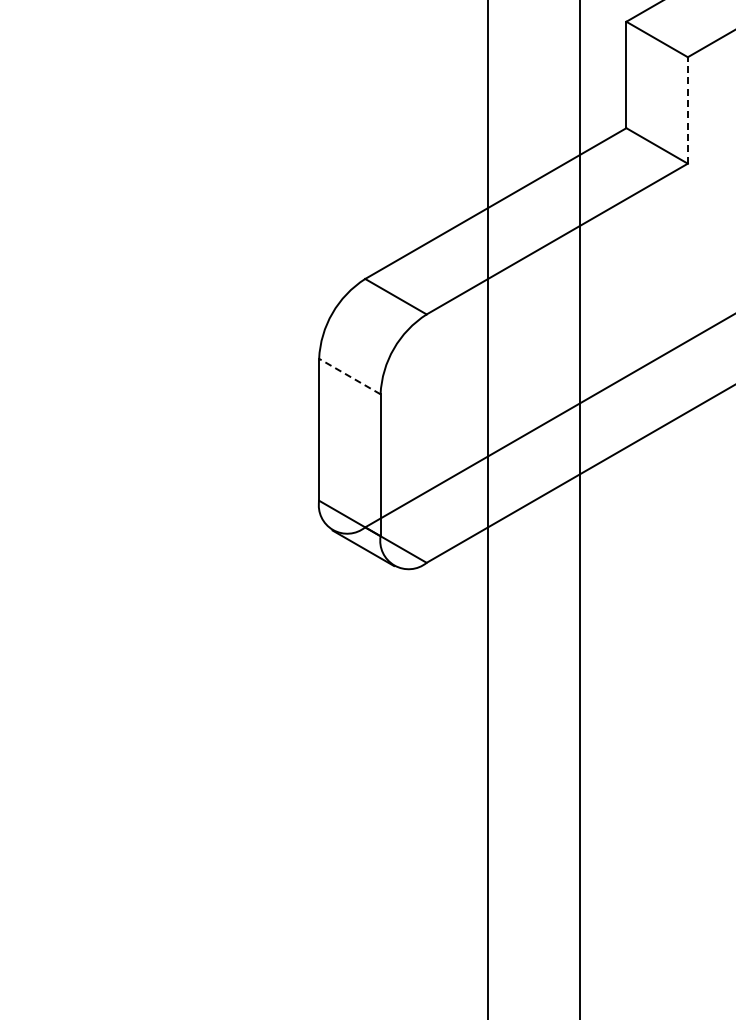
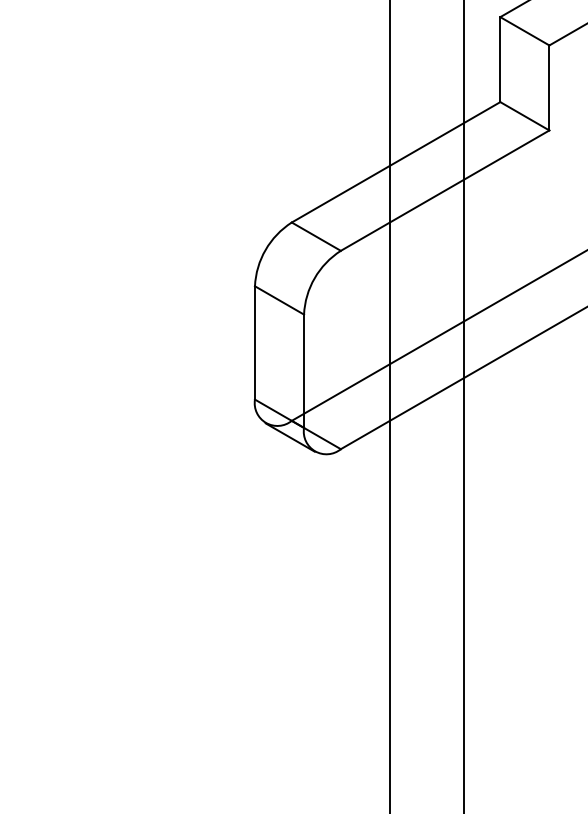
line: (687, 109) -> (549, 87), dashed -> solid
line: (349, 376) -> (279, 300), dashed -> solid

